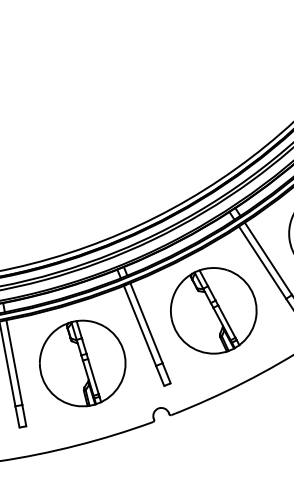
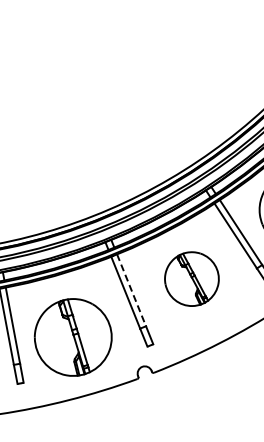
part: (213, 310) -> (191, 278), size x0.7
line: (146, 323) -> (131, 290), solid -> dashed
part: (81, 363) -> (72, 337), moved

